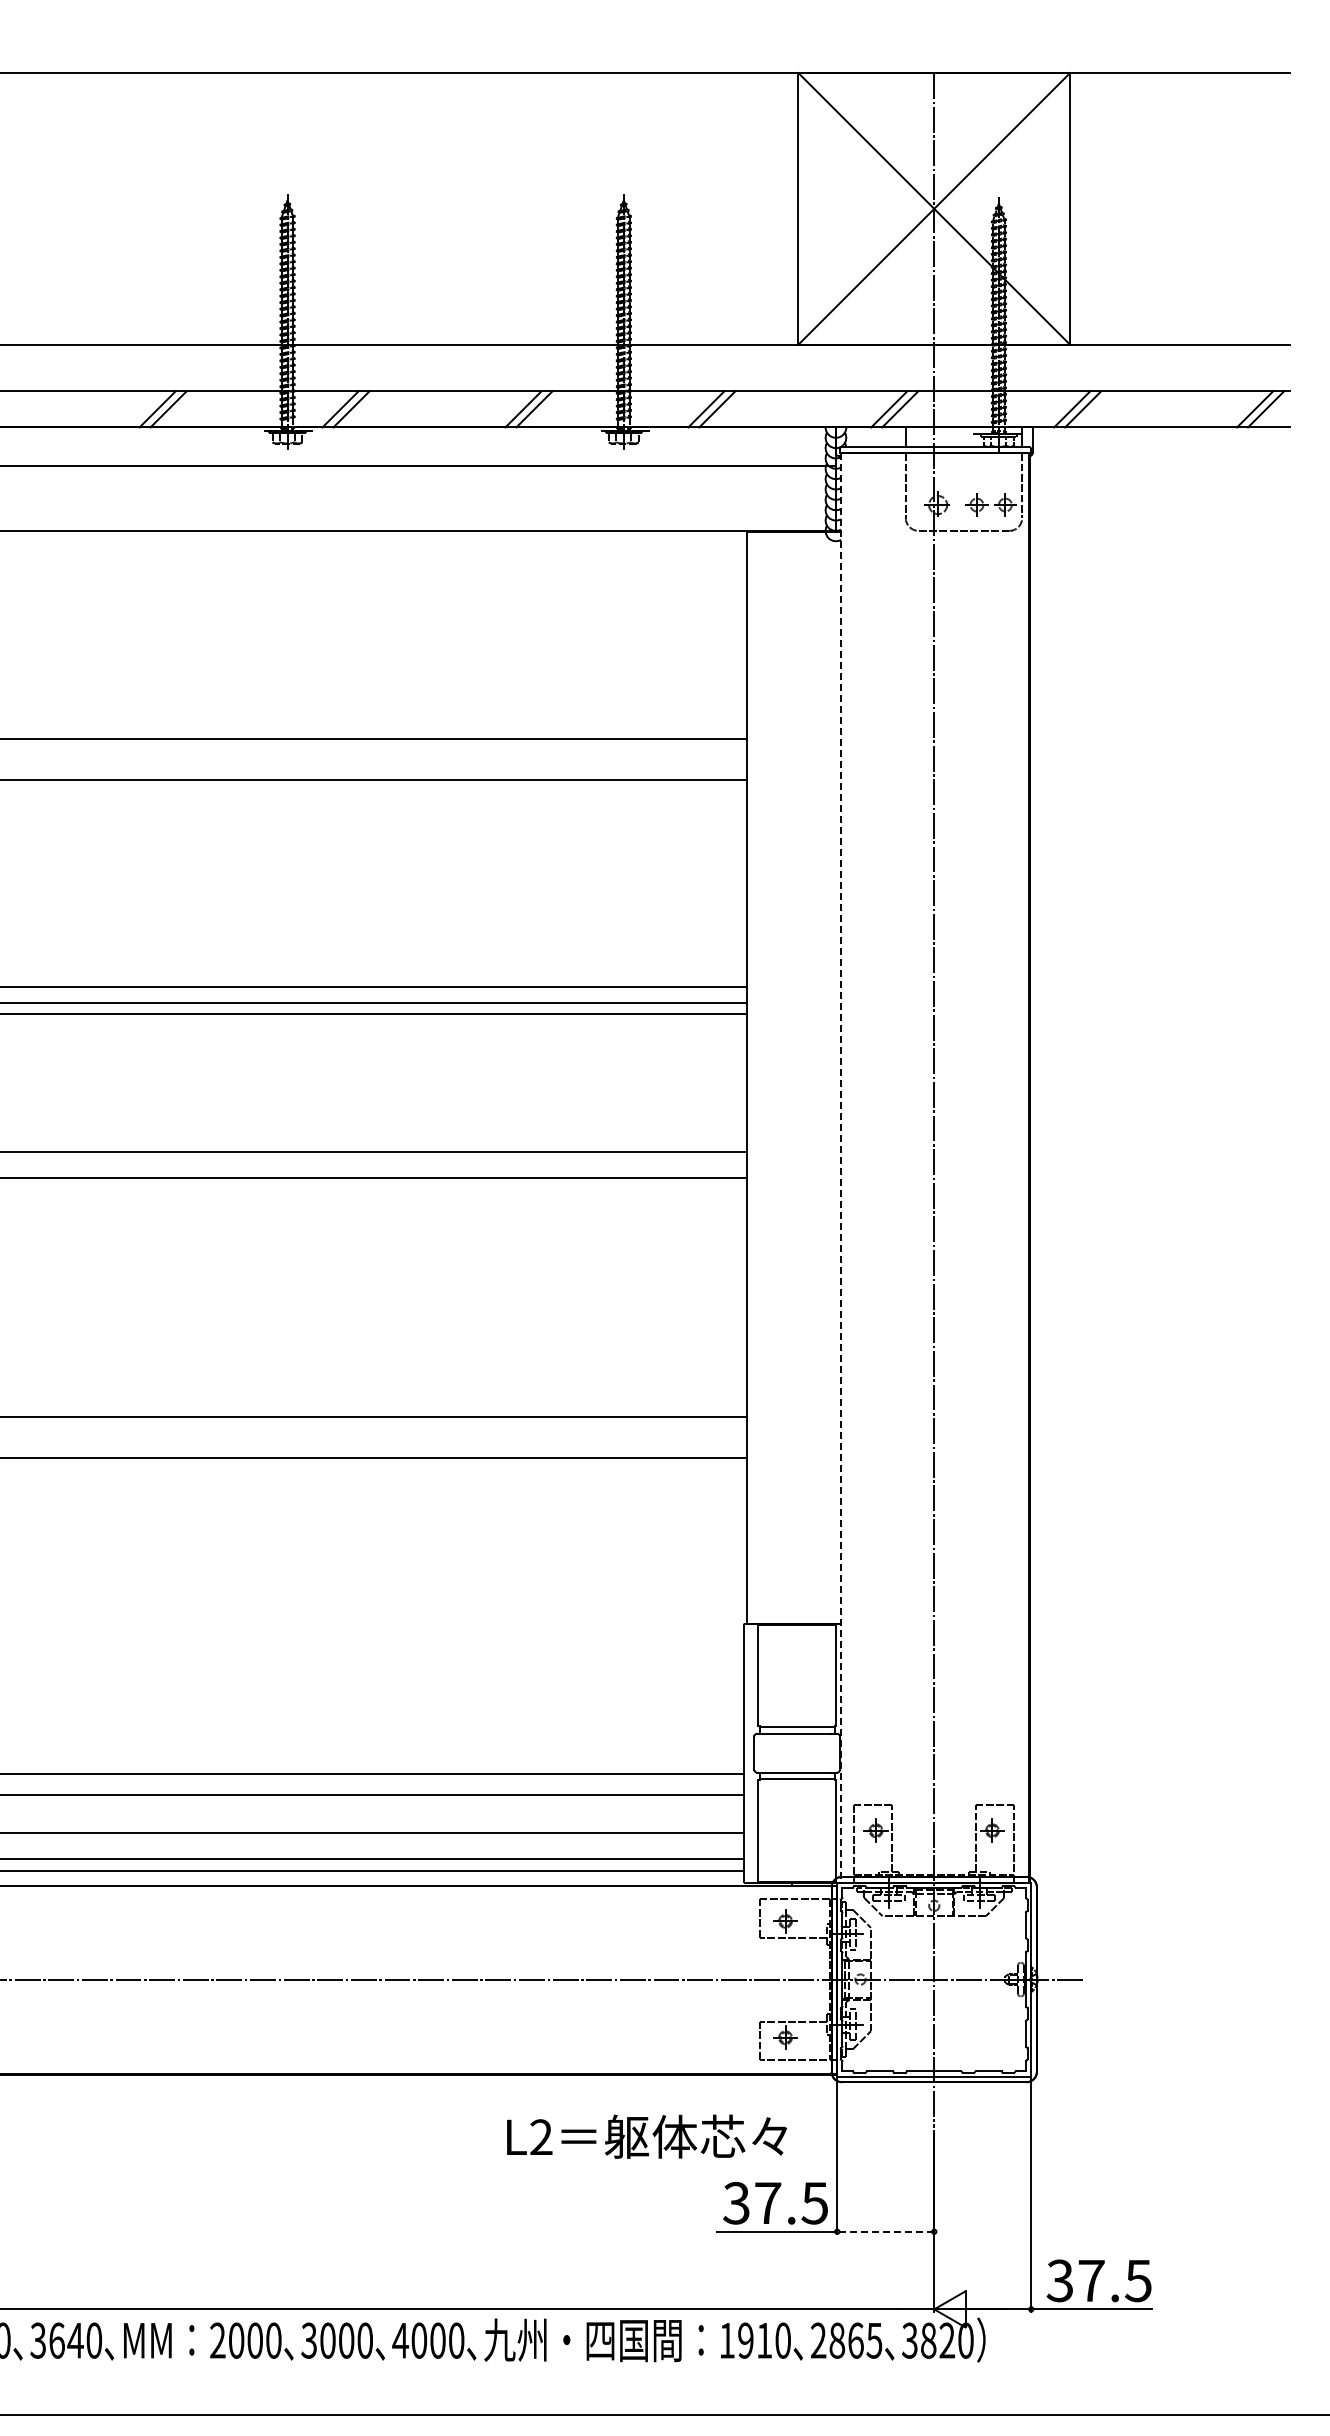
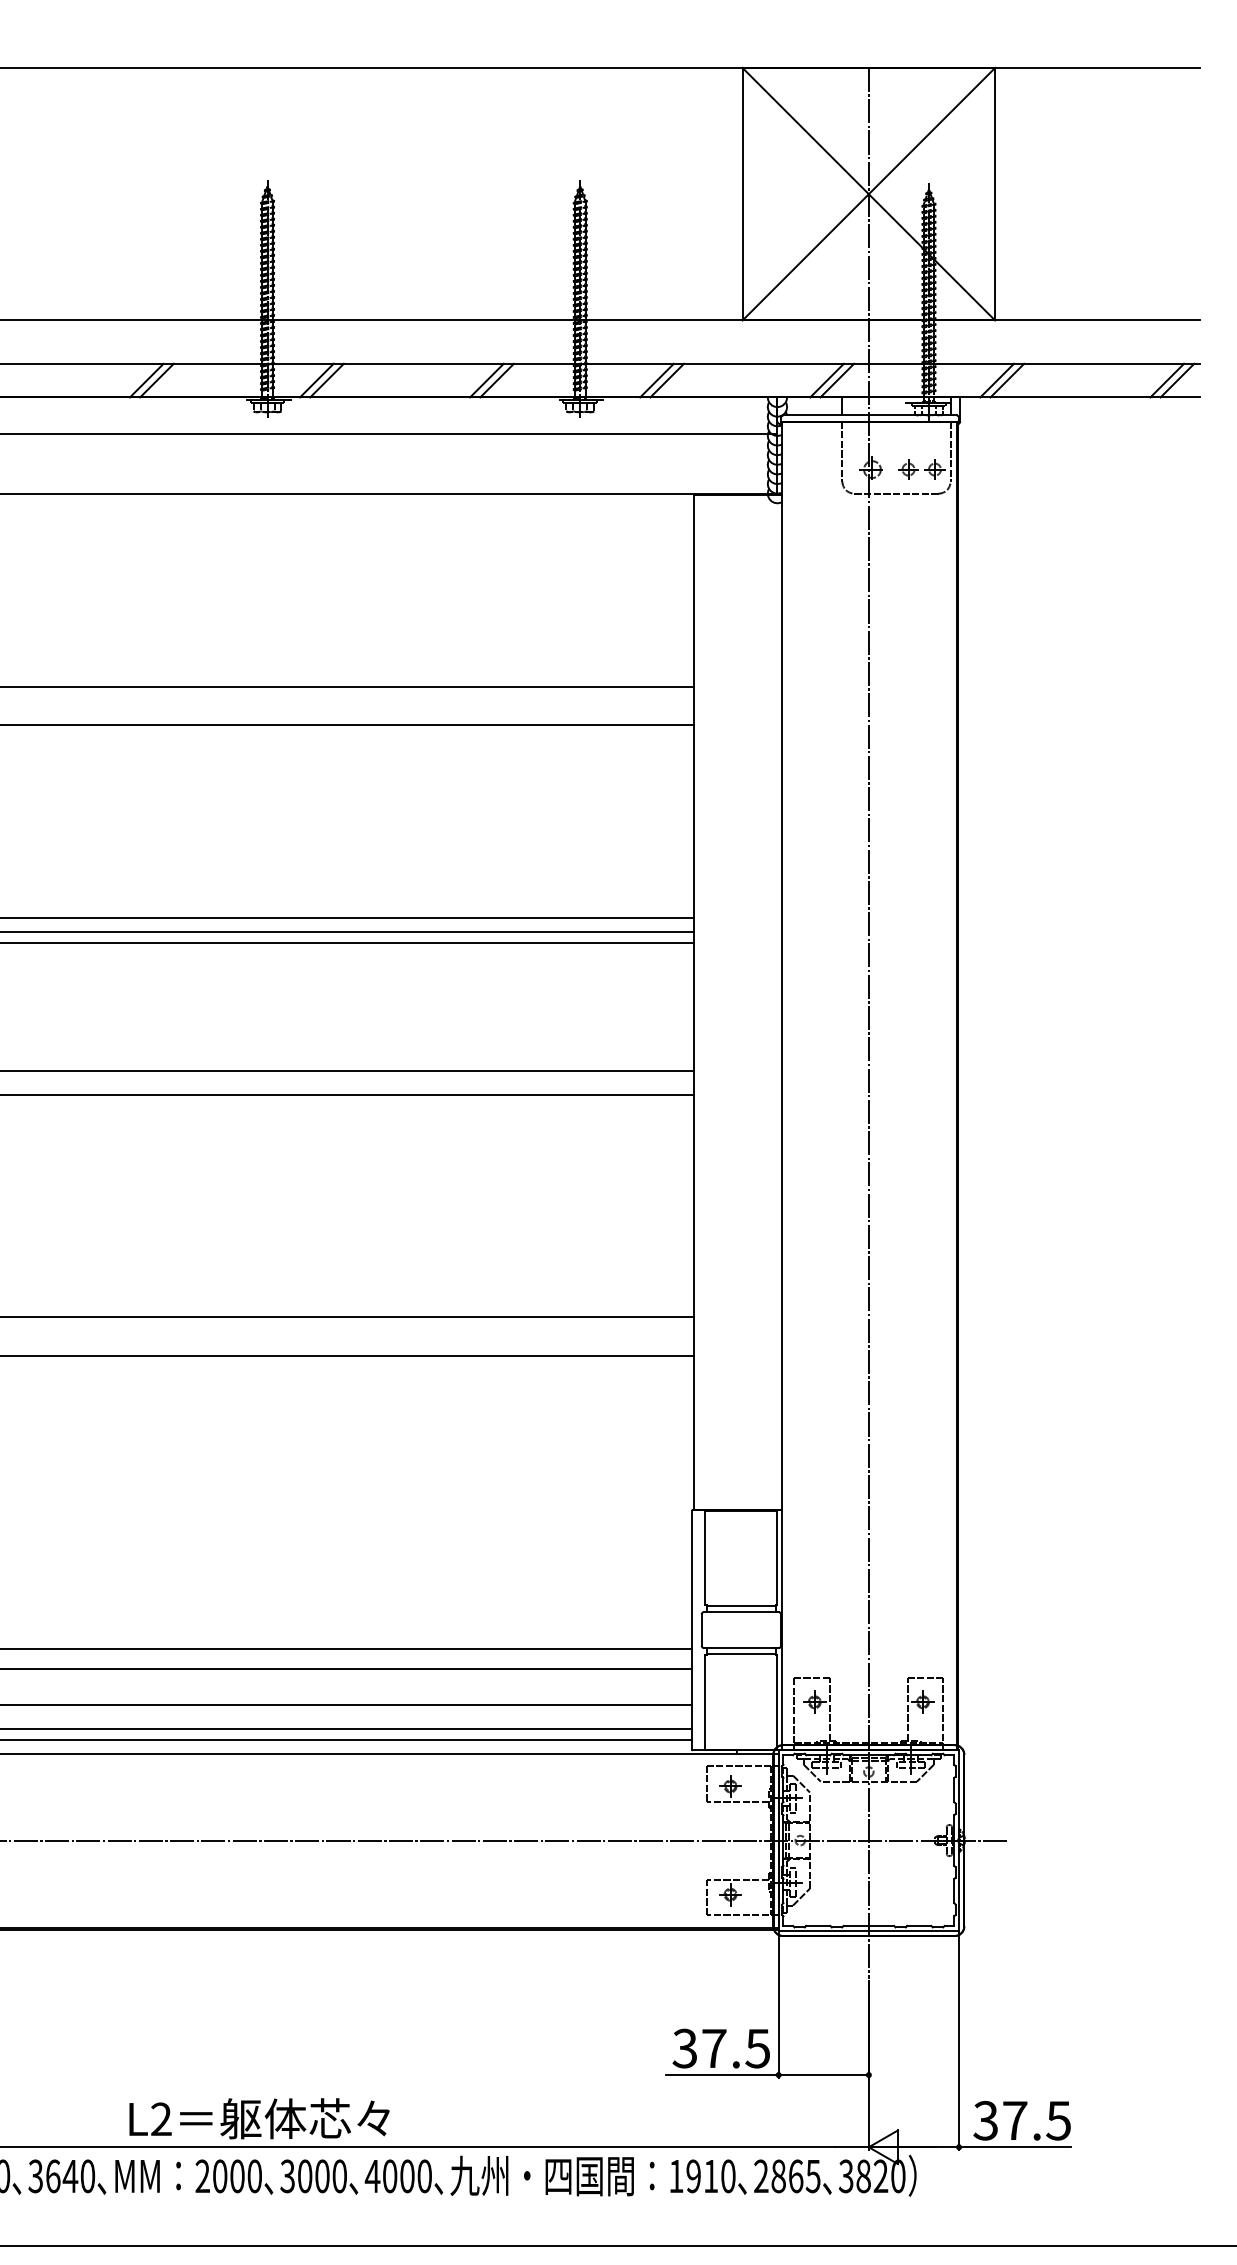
line: (841, 1167) -> (782, 1085), dashed -> solid
text: (646, 2136) -> (259, 2118), moved
line: (885, 2231) -> (823, 2074), dashed -> solid

